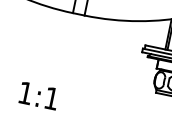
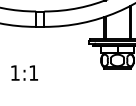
text: (38, 95) -> (24, 72), moved

